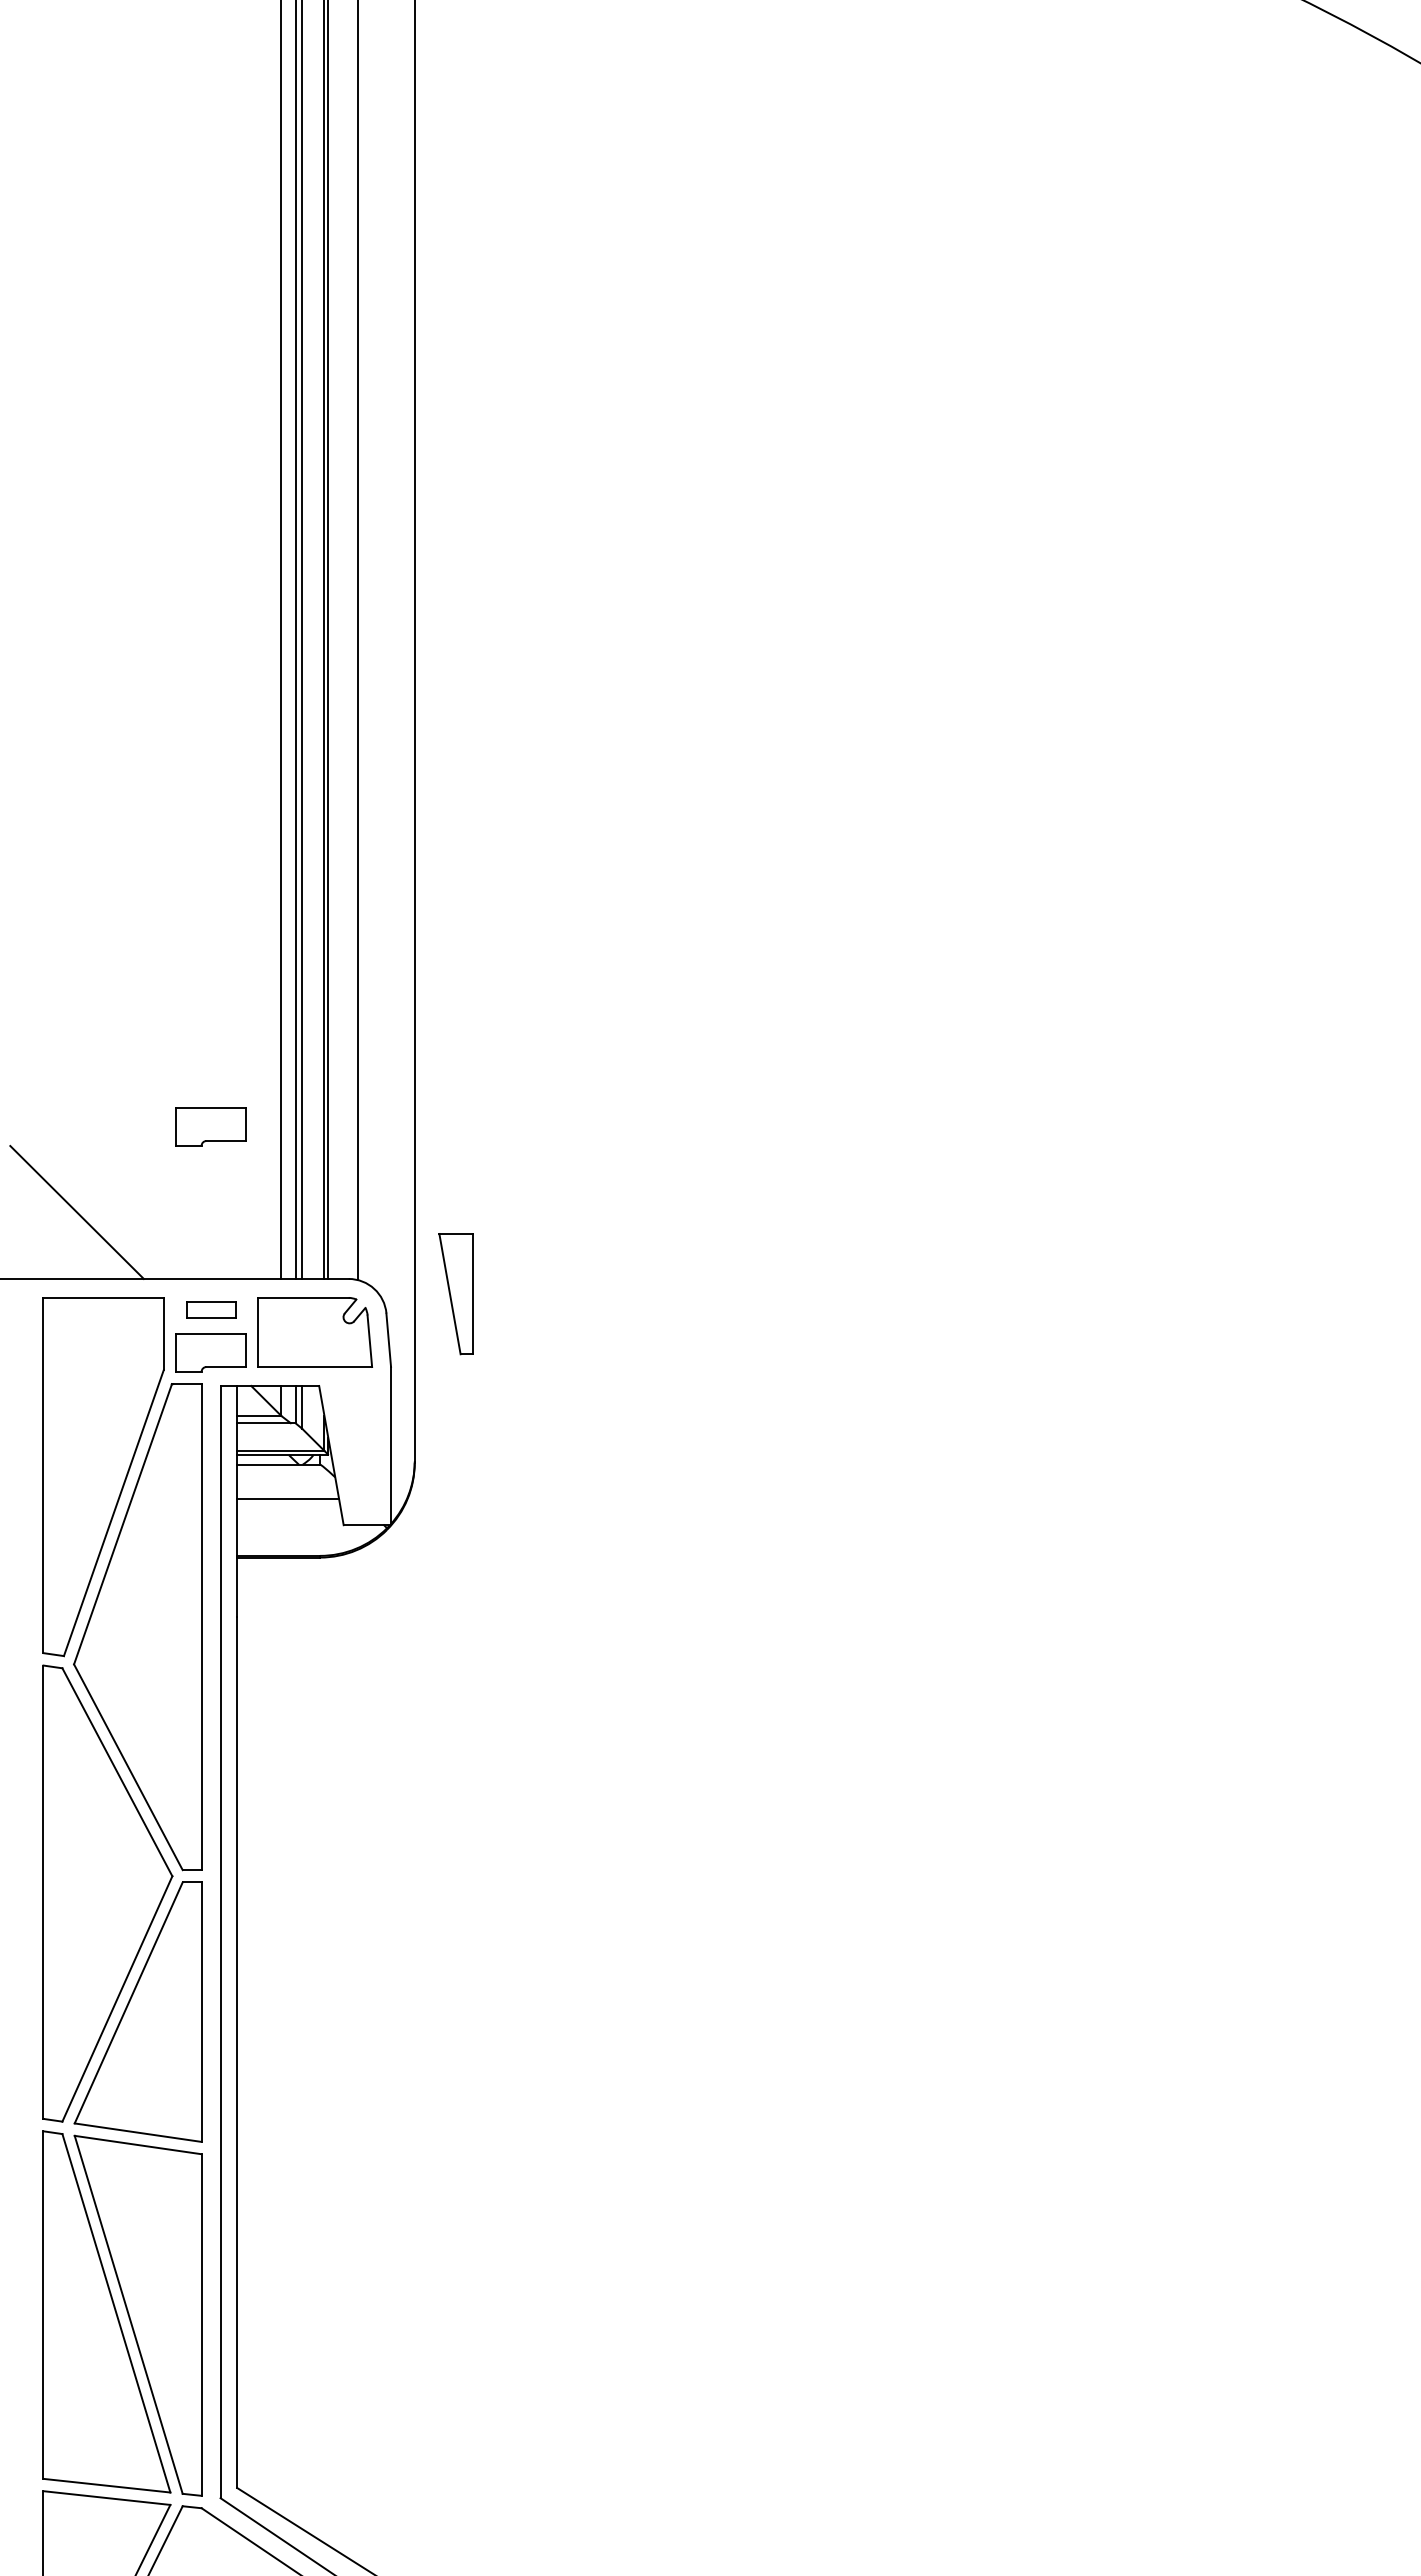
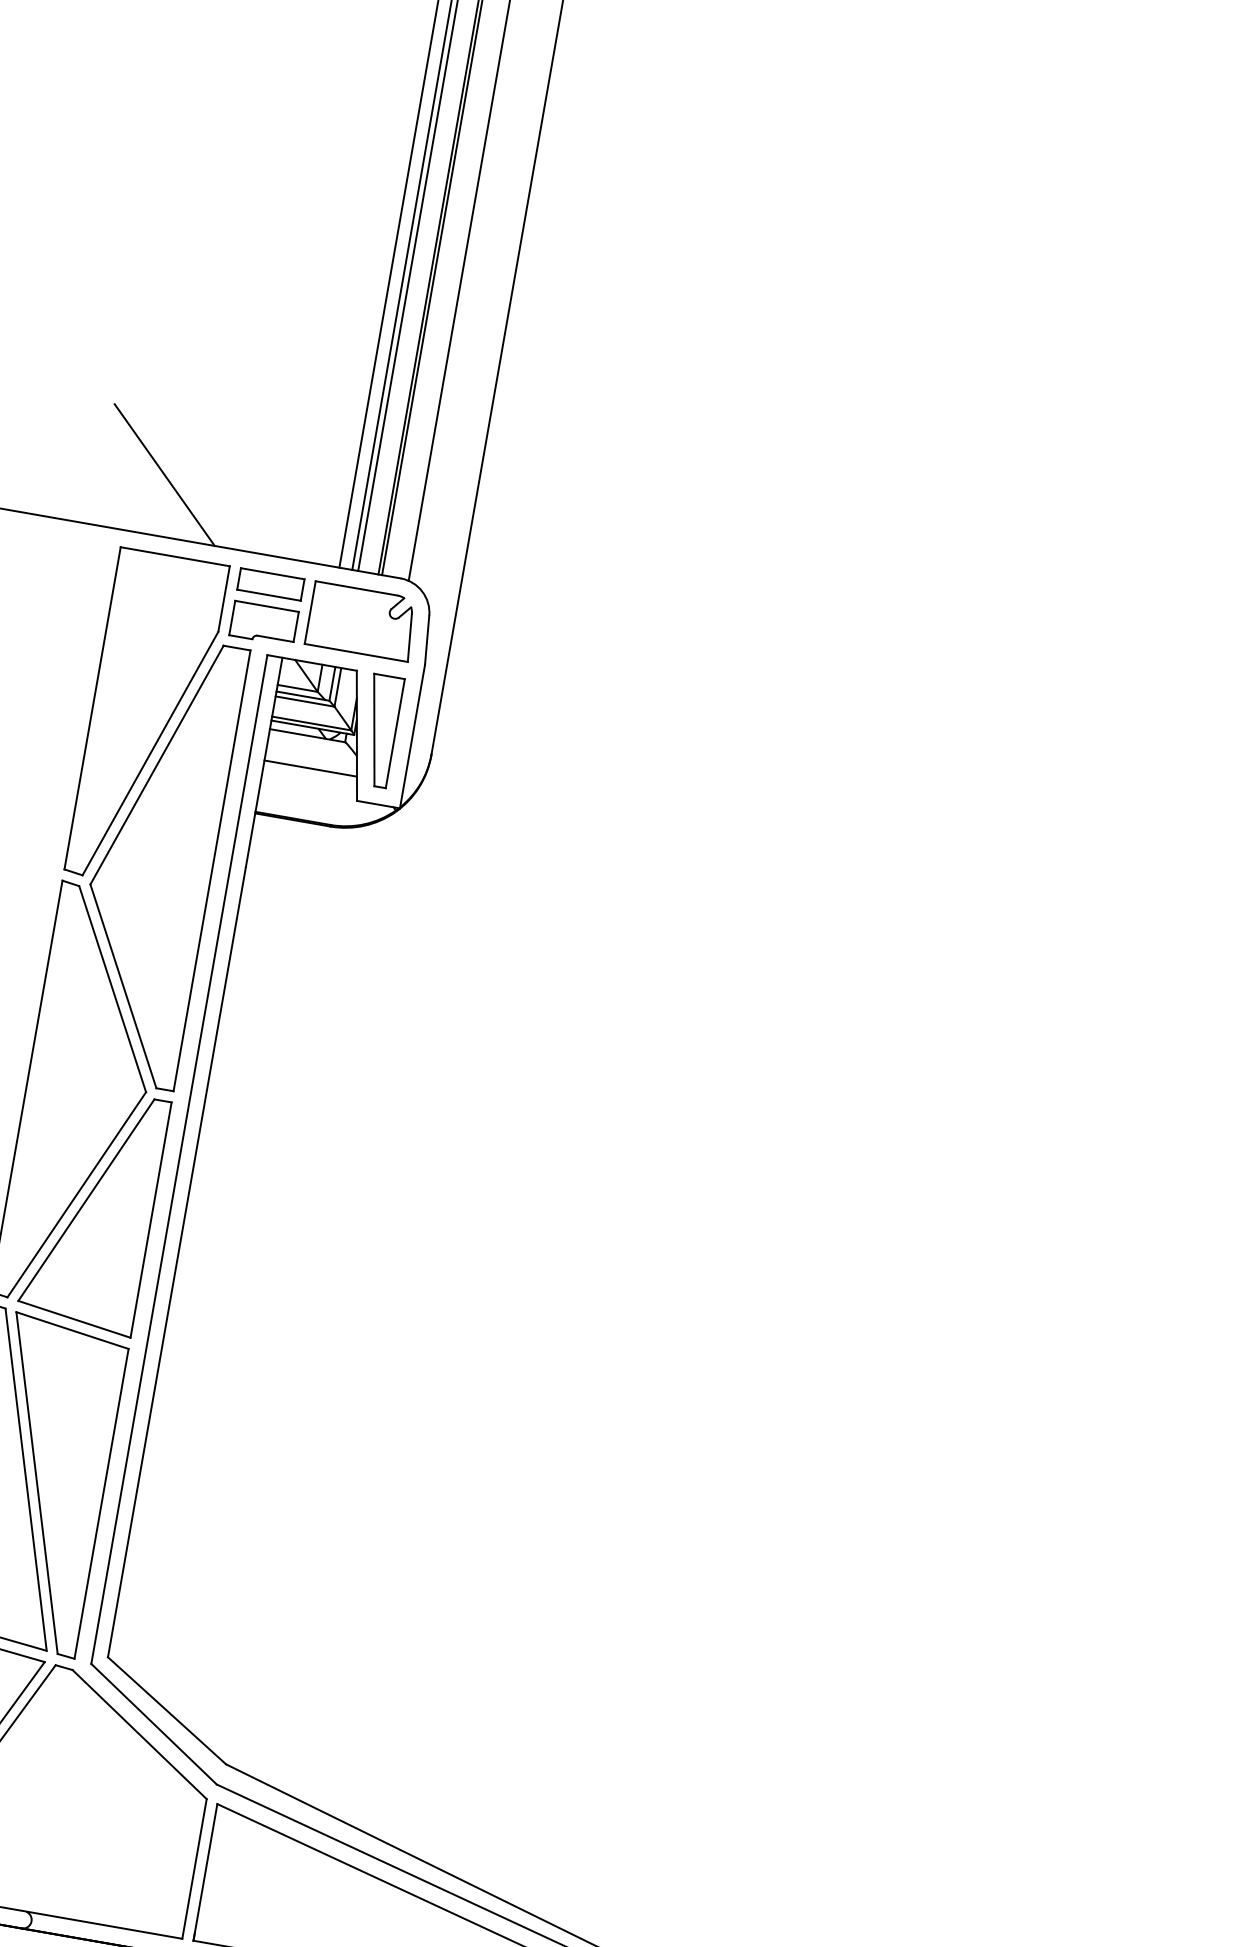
part: (210, 1126) -> (299, 418), removed
part: (455, 1294) -> (379, 731), moved
part: (210, 1309) -> (270, 584), size x1.43
line: (269, 1428) -> (305, 701), added

